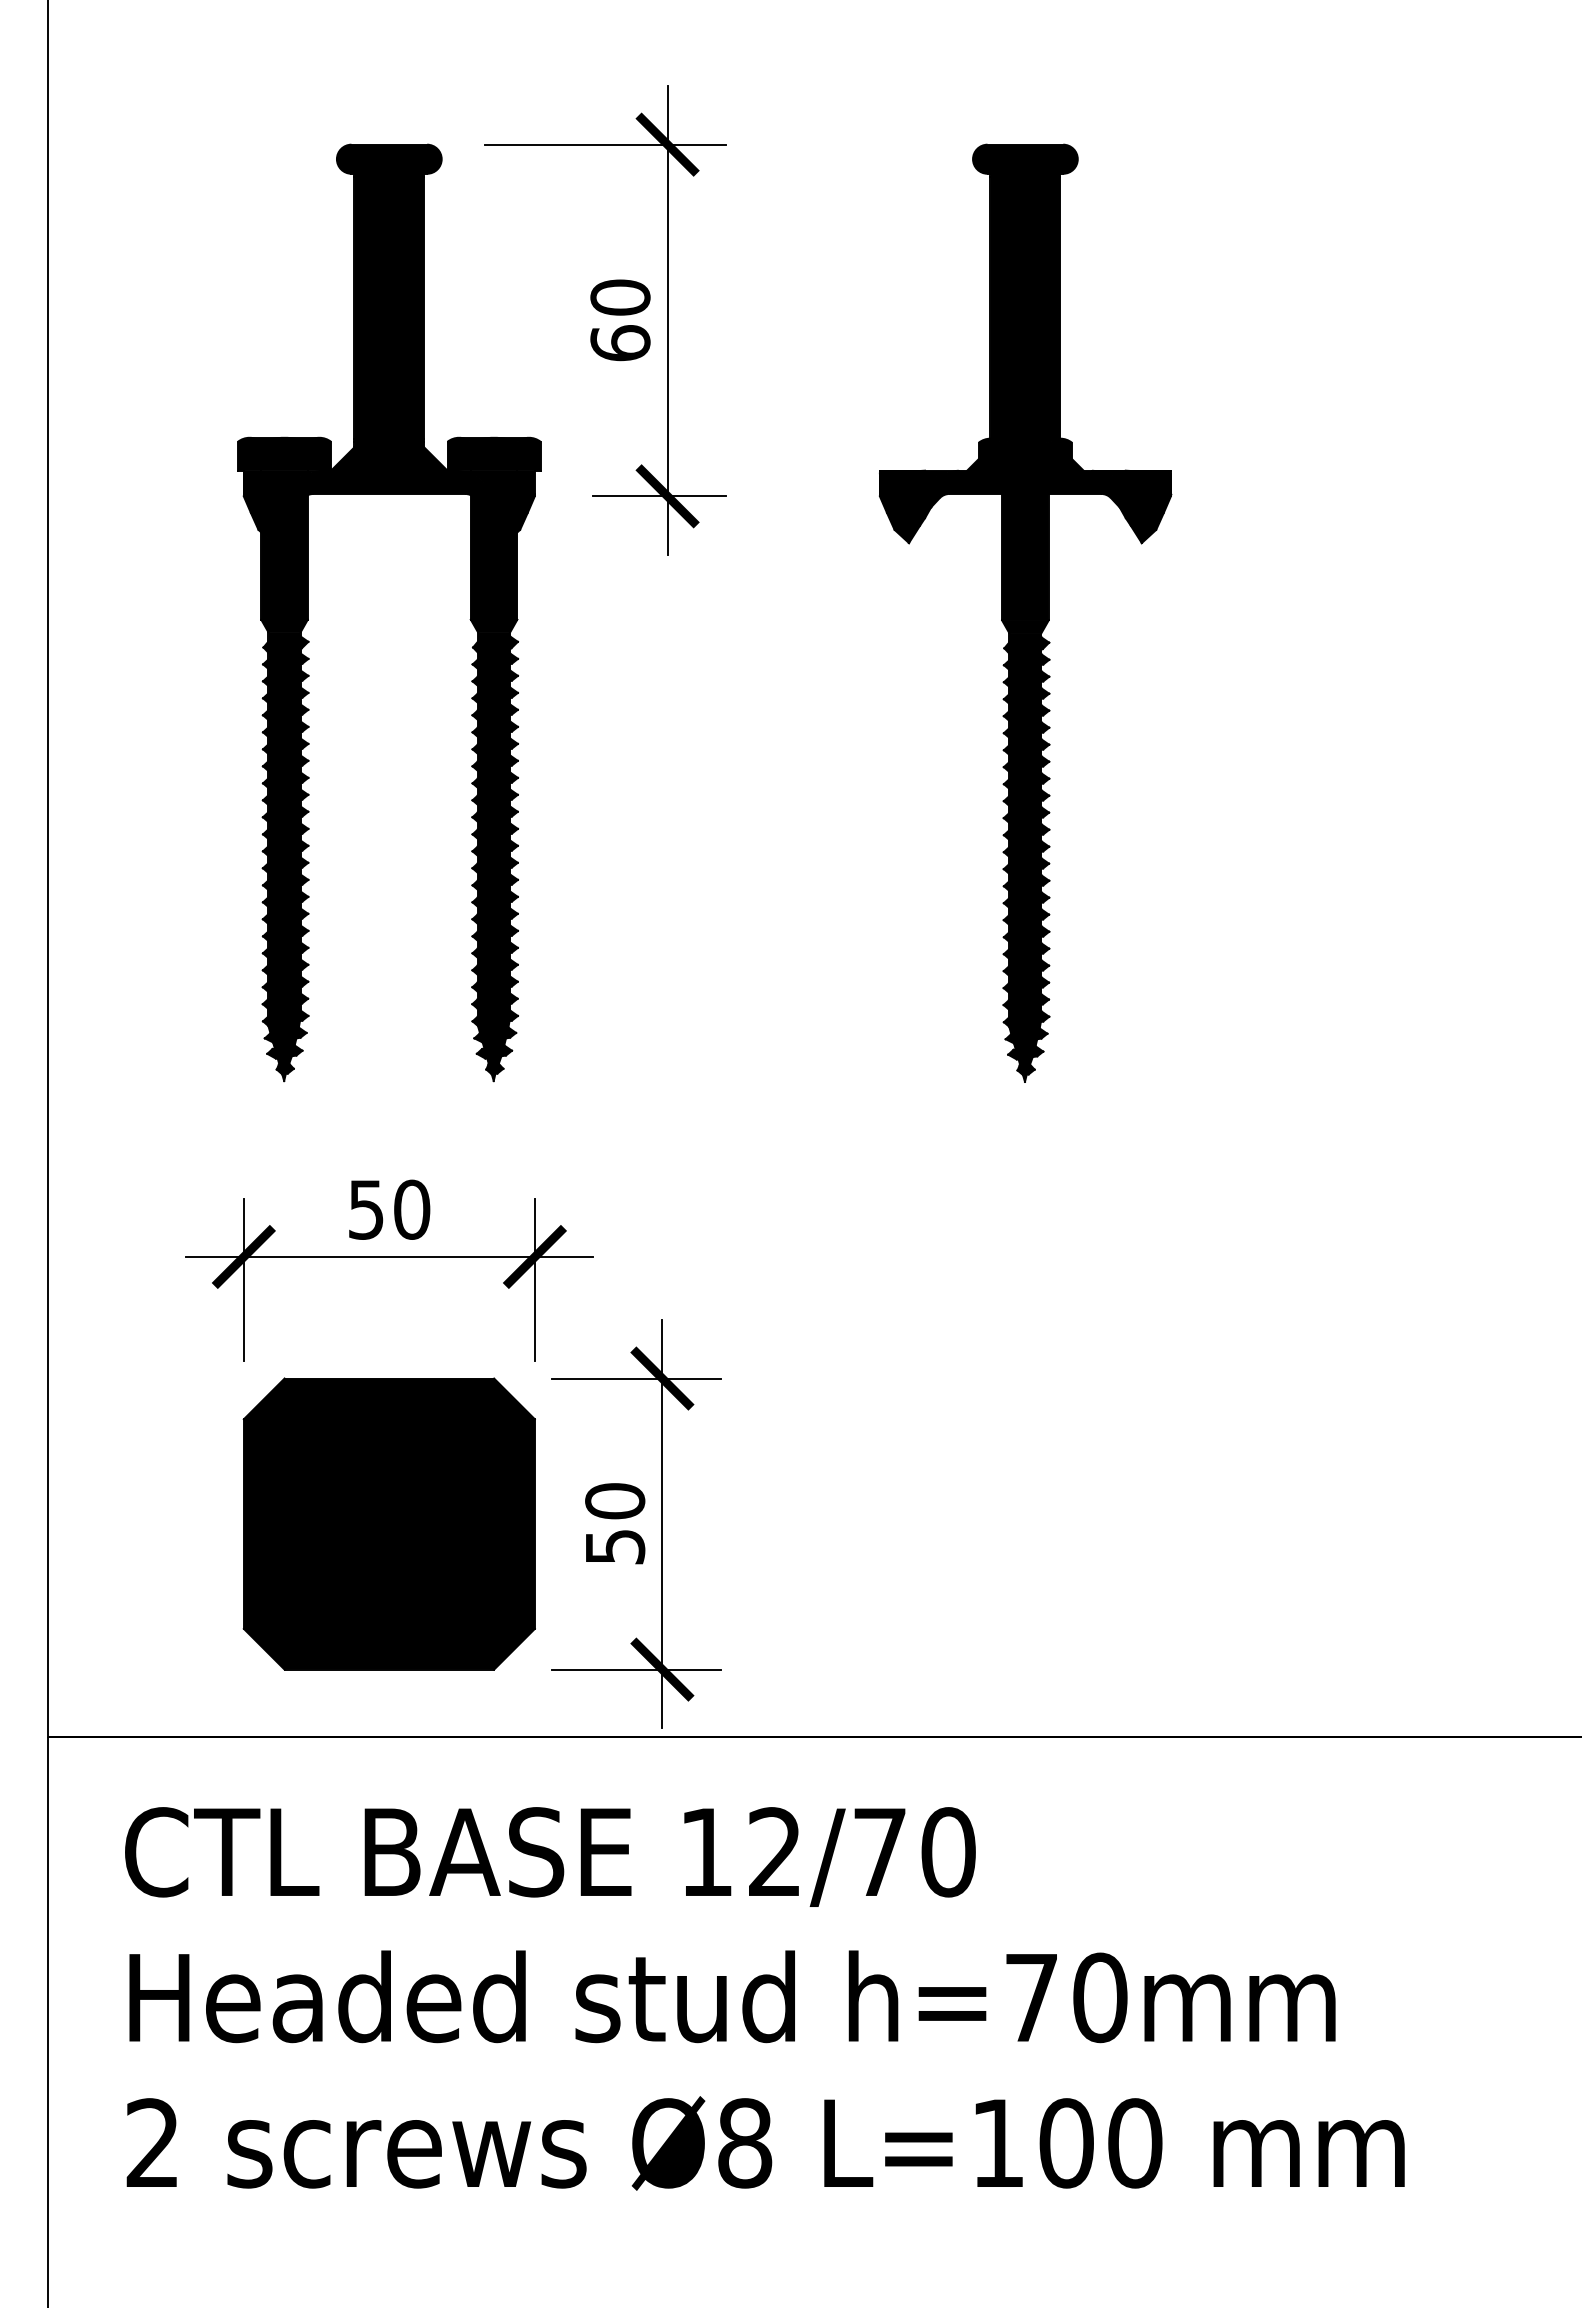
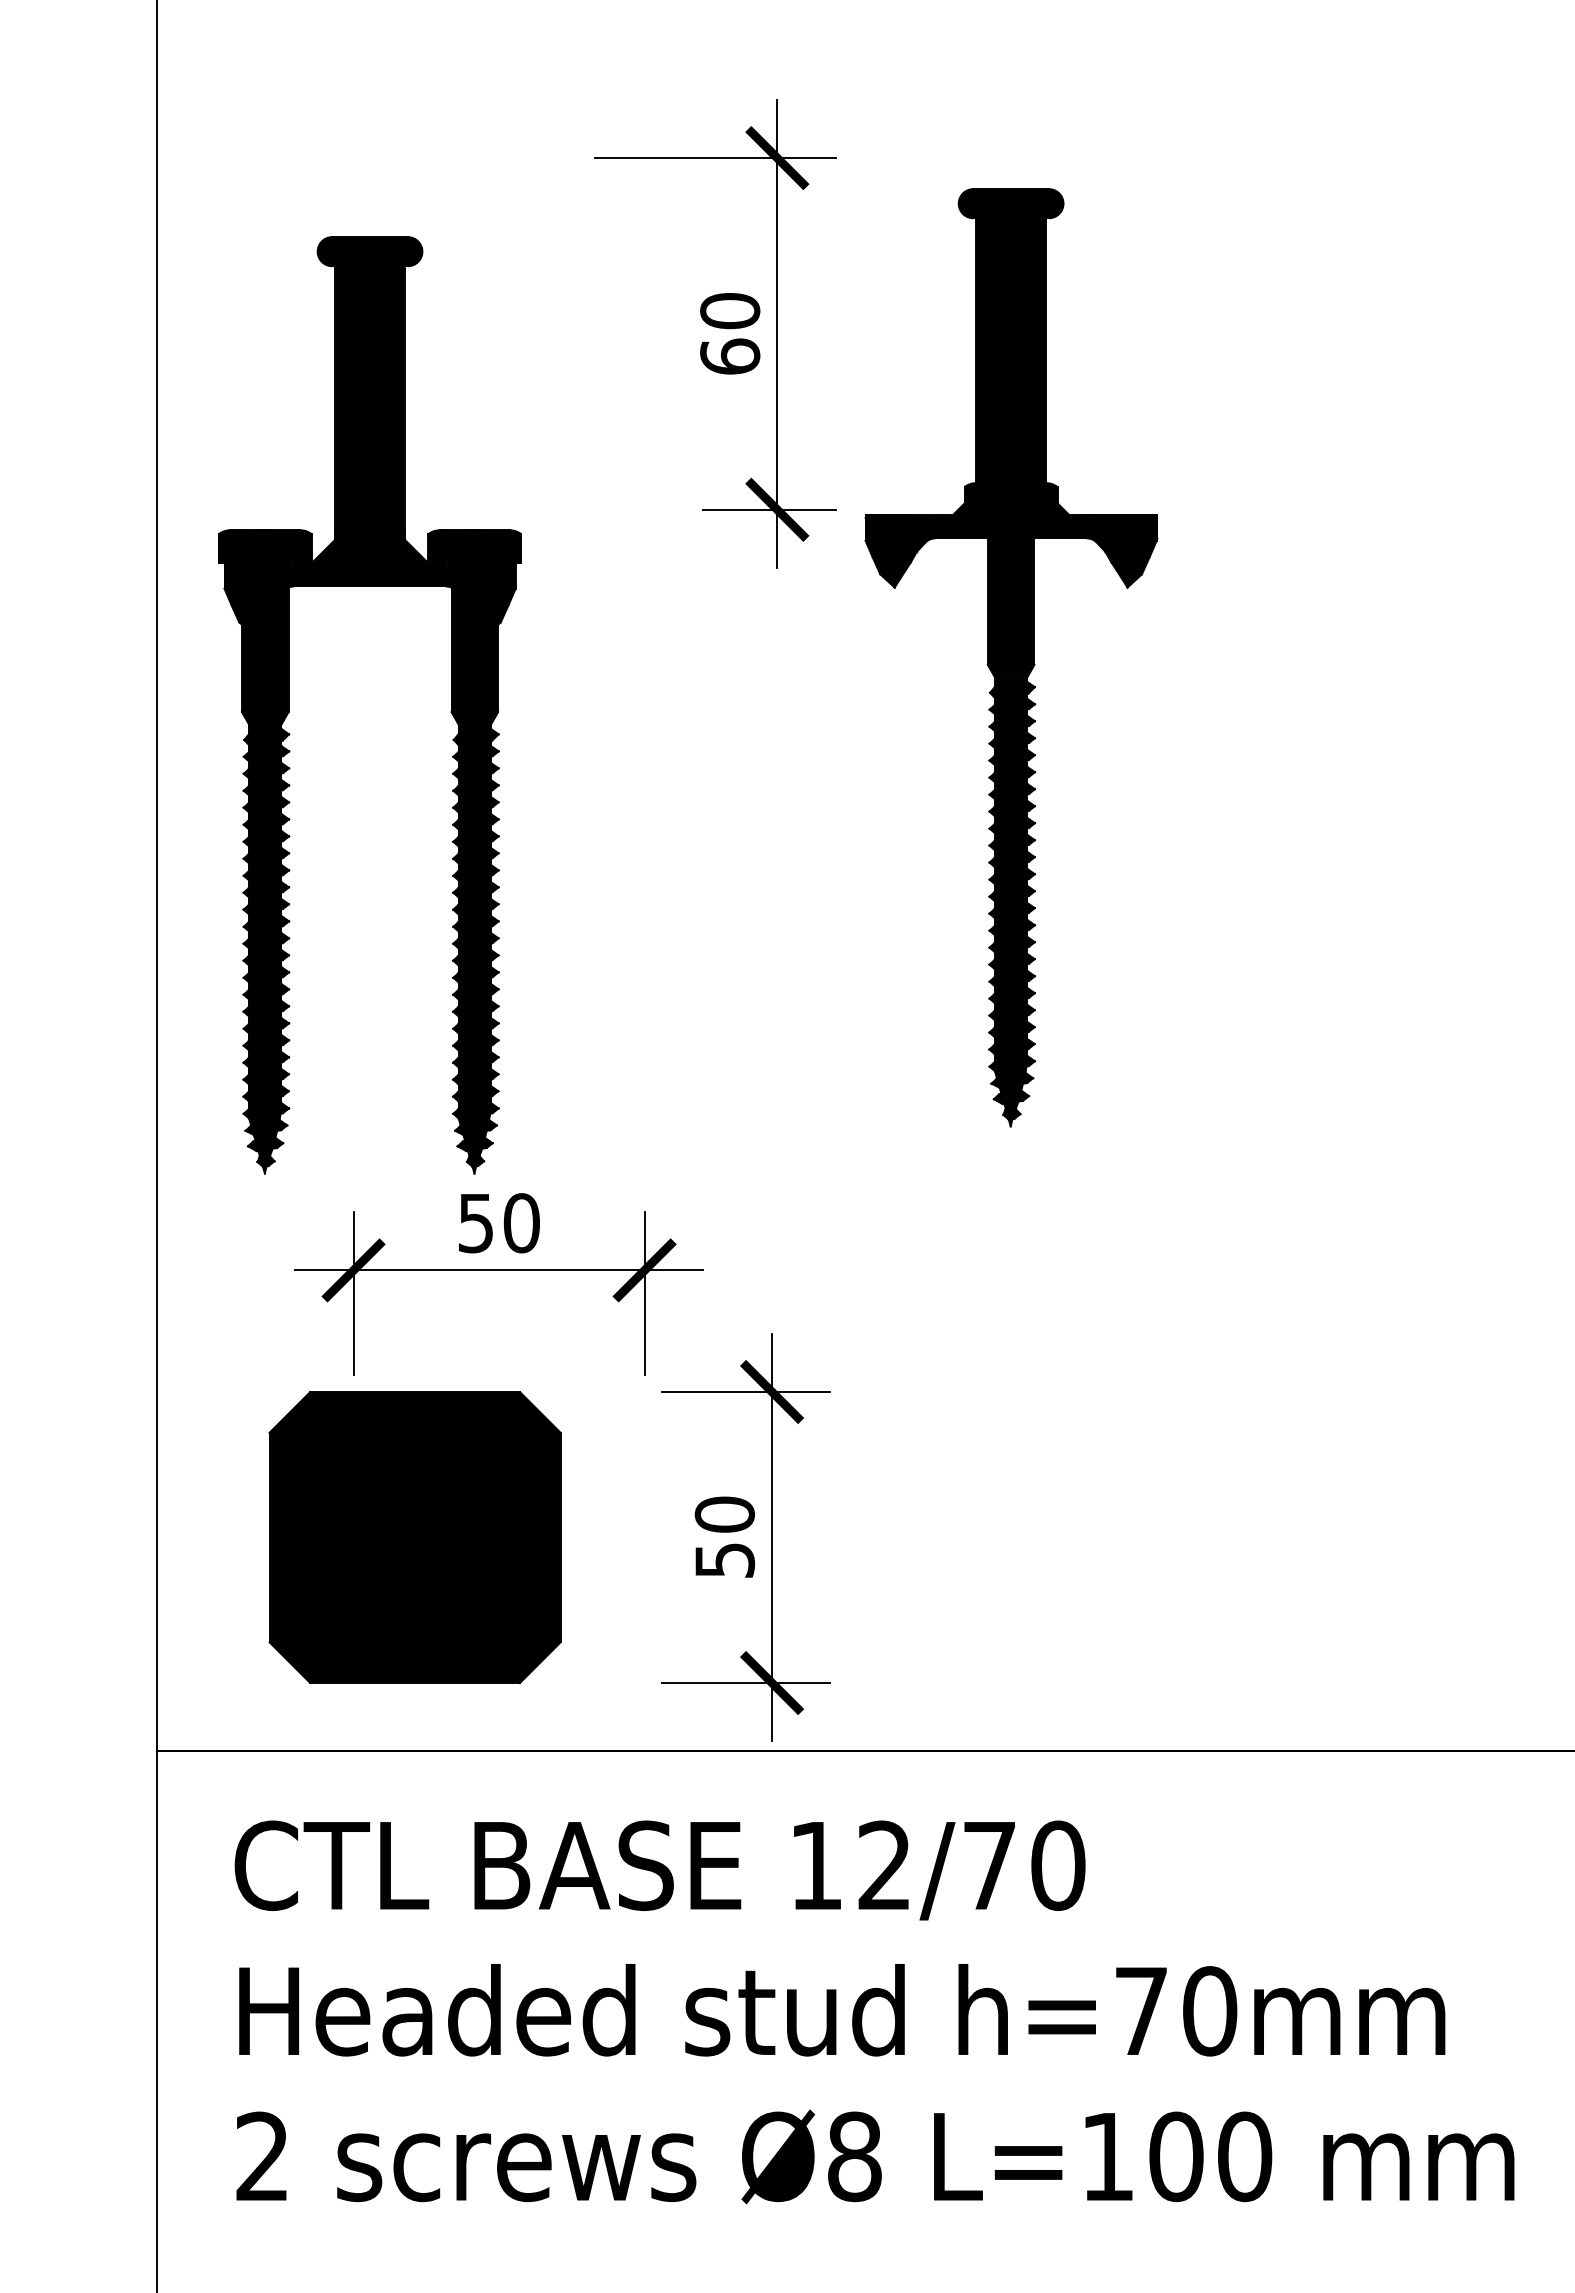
part: (1025, 612) -> (1011, 656), moved
part: (469, 619) -> (450, 711), moved
part: (388, 1523) -> (414, 1536), moved

